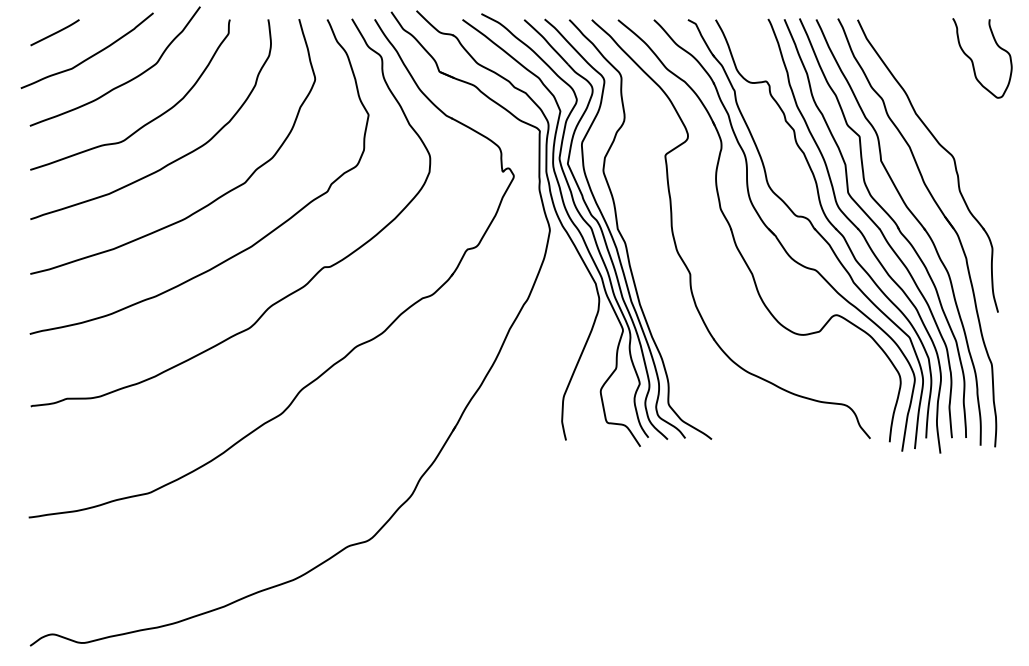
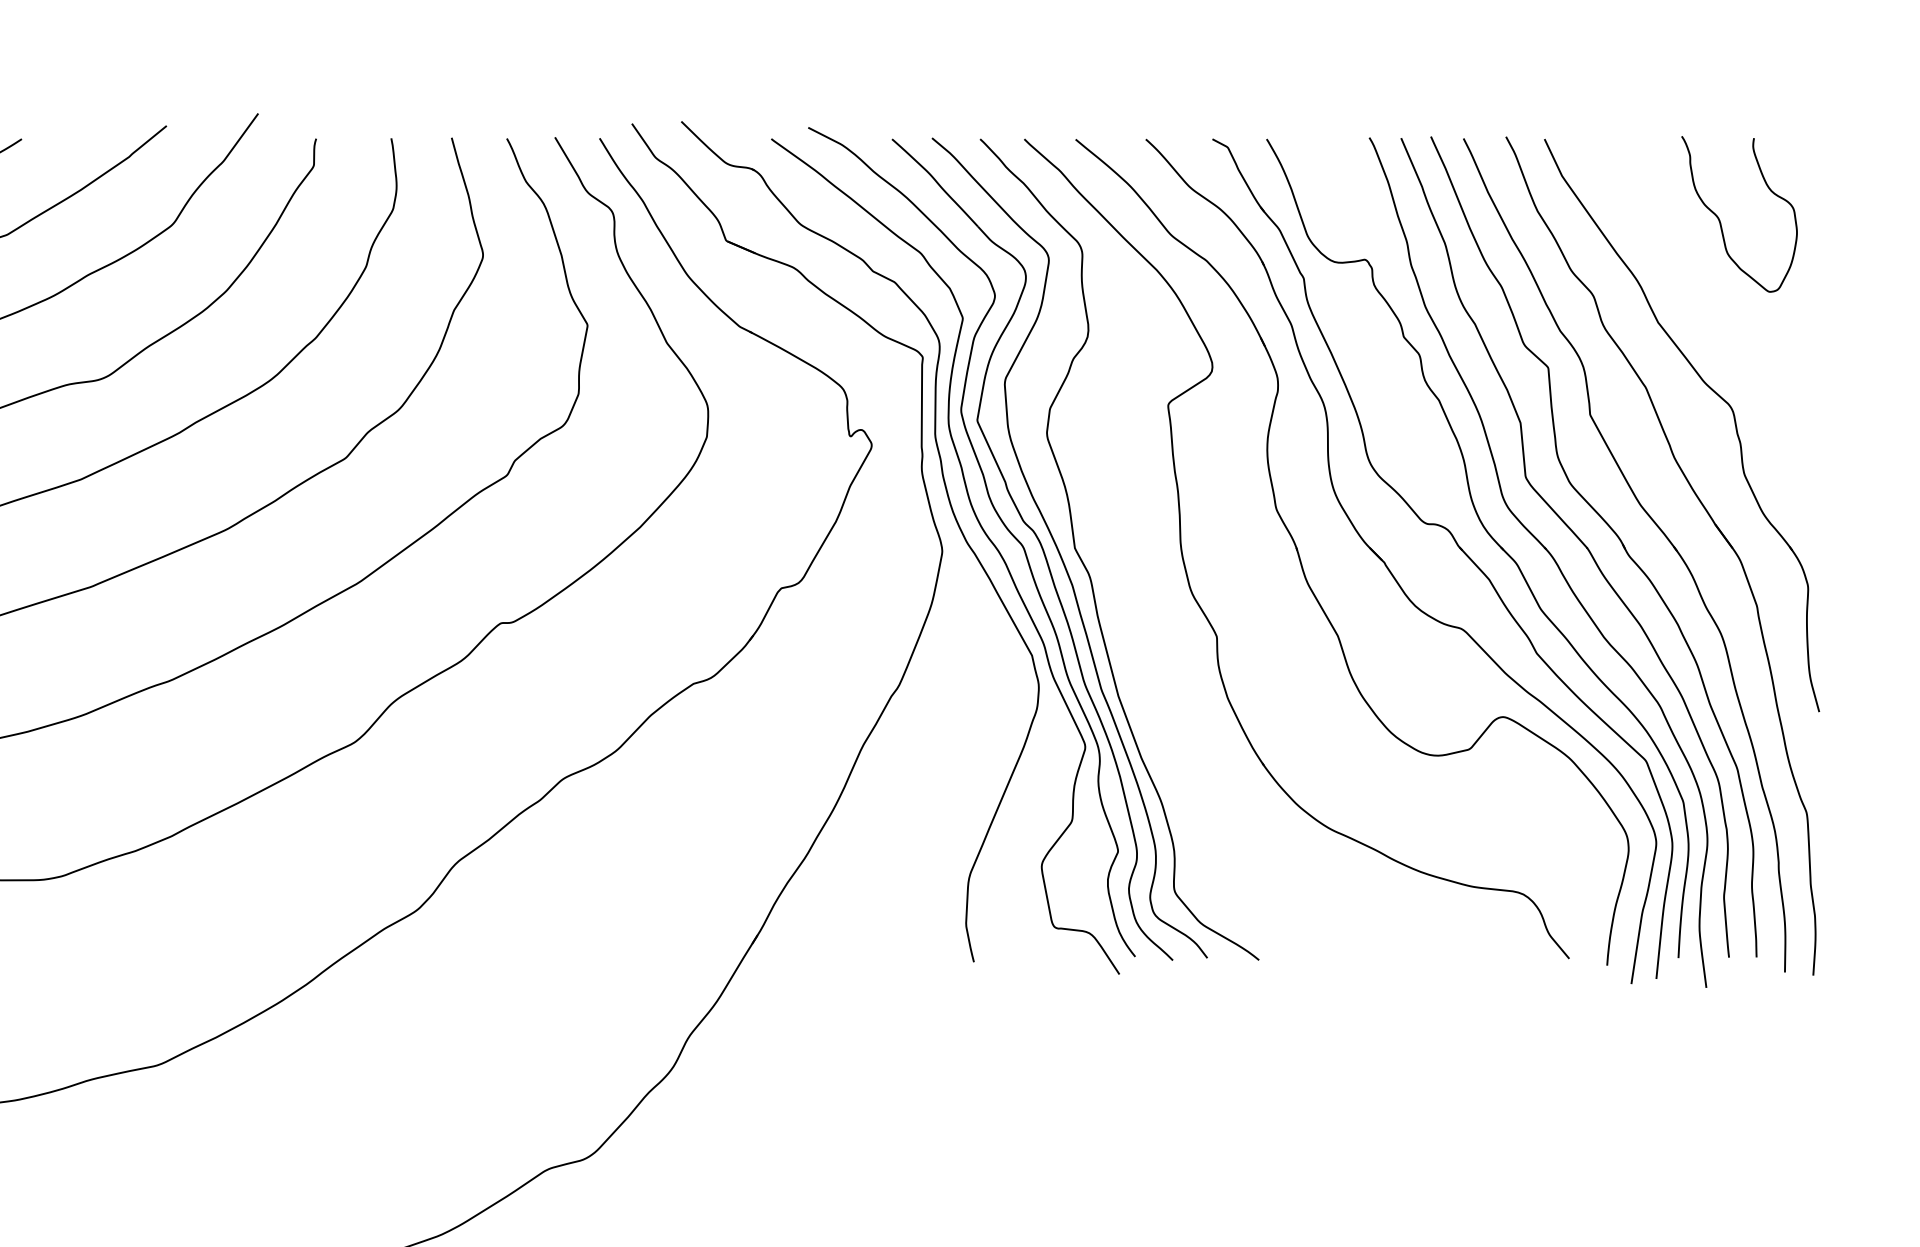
curve: (973, 61) -> (1722, 220), moved

